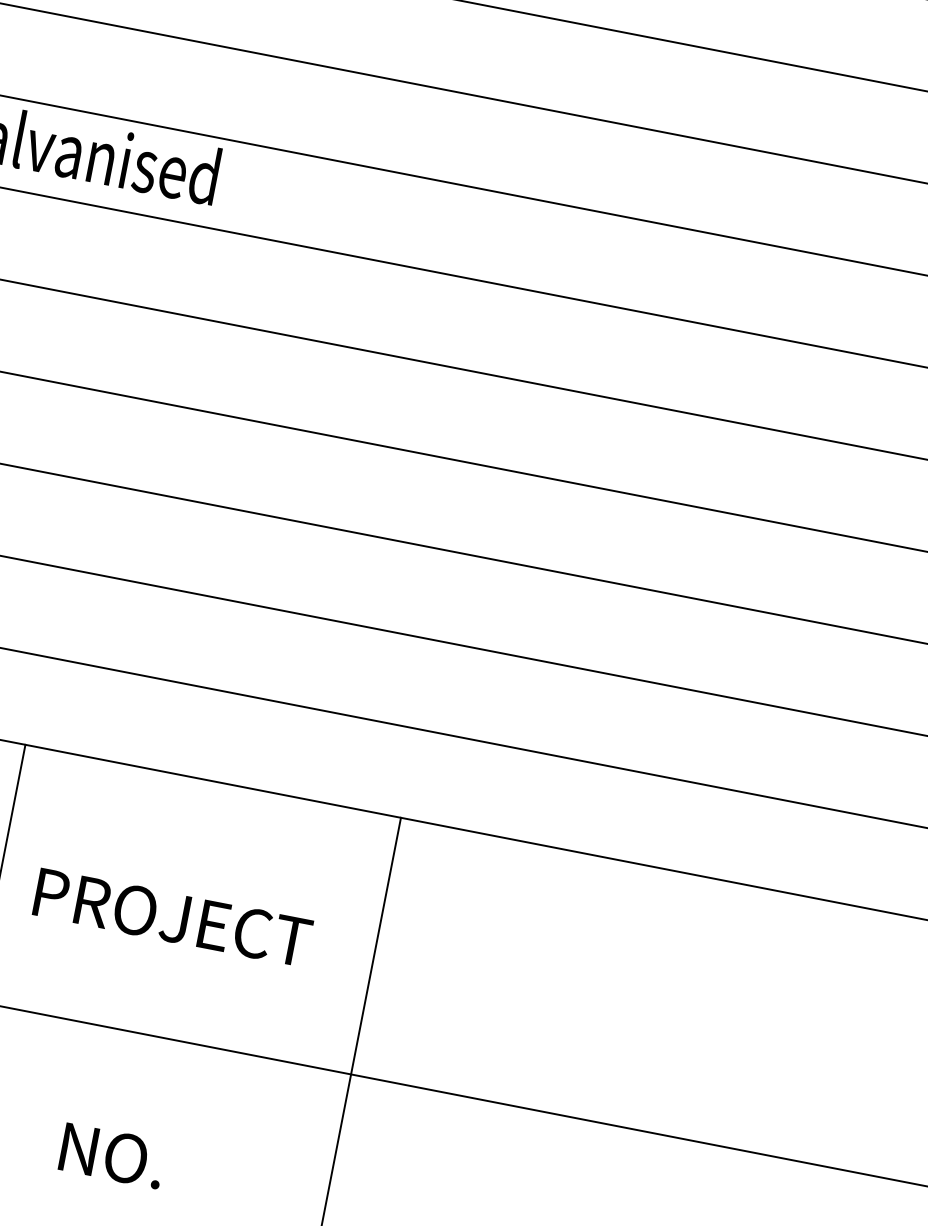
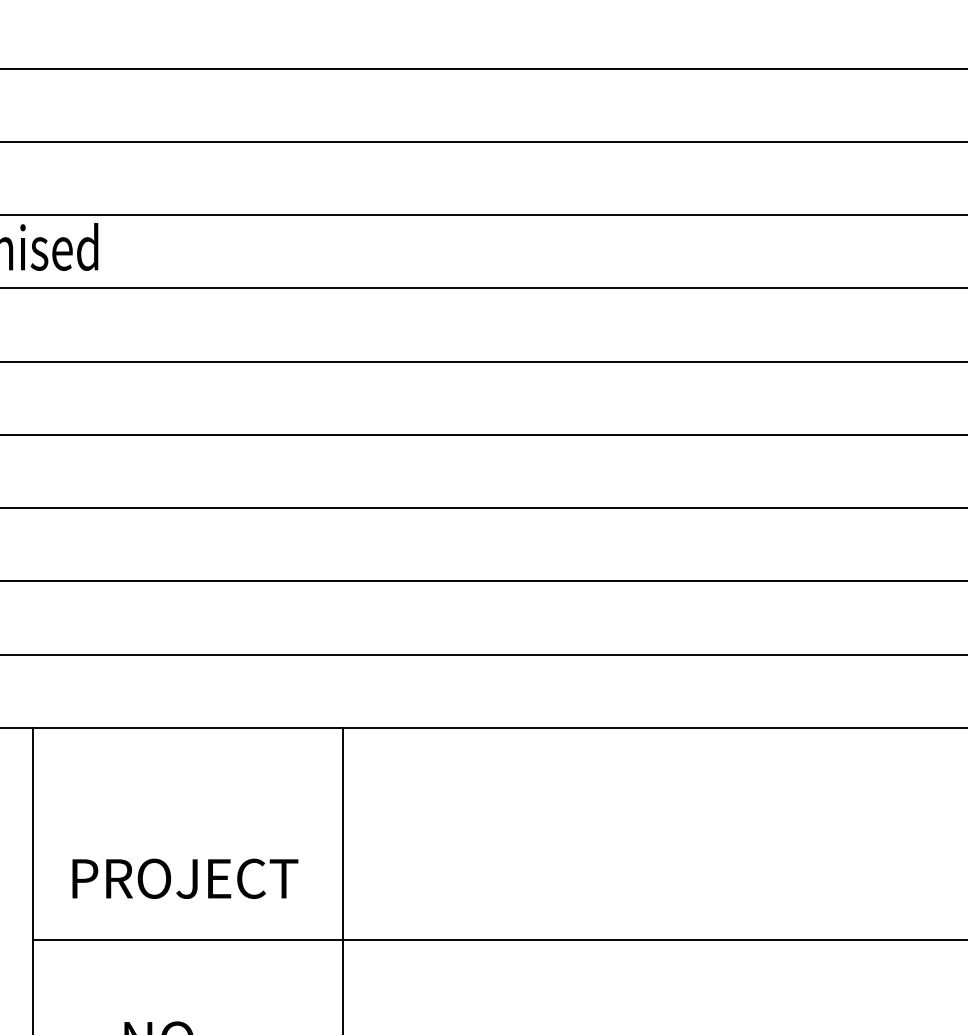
text: (173, 917) -> (185, 878), moved

